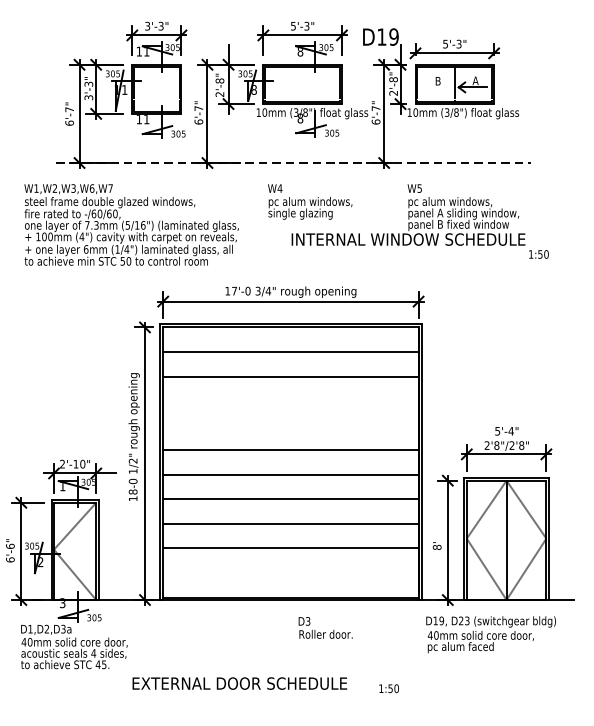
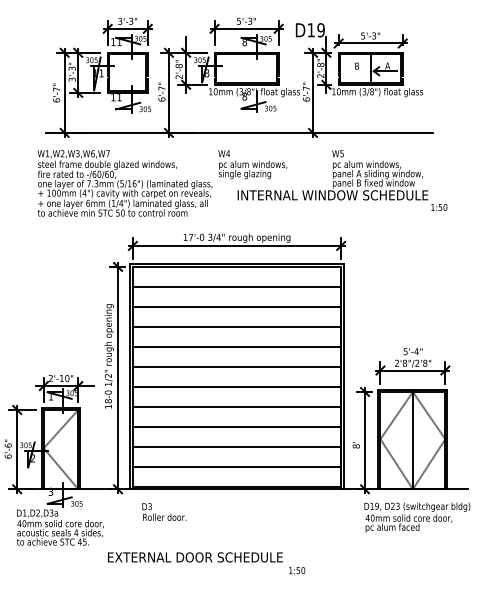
line: (293, 162) -> (239, 132), dashed -> solid
text: (130, 225) -> (124, 183), moved
line: (290, 401) -> (236, 327), added
line: (290, 426) -> (236, 347), added
line: (290, 573) -> (236, 467), added
text: (325, 627) -> (164, 511), moved
text: (491, 634) -> (417, 517), moved
text: (389, 688) -> (297, 570), moved

